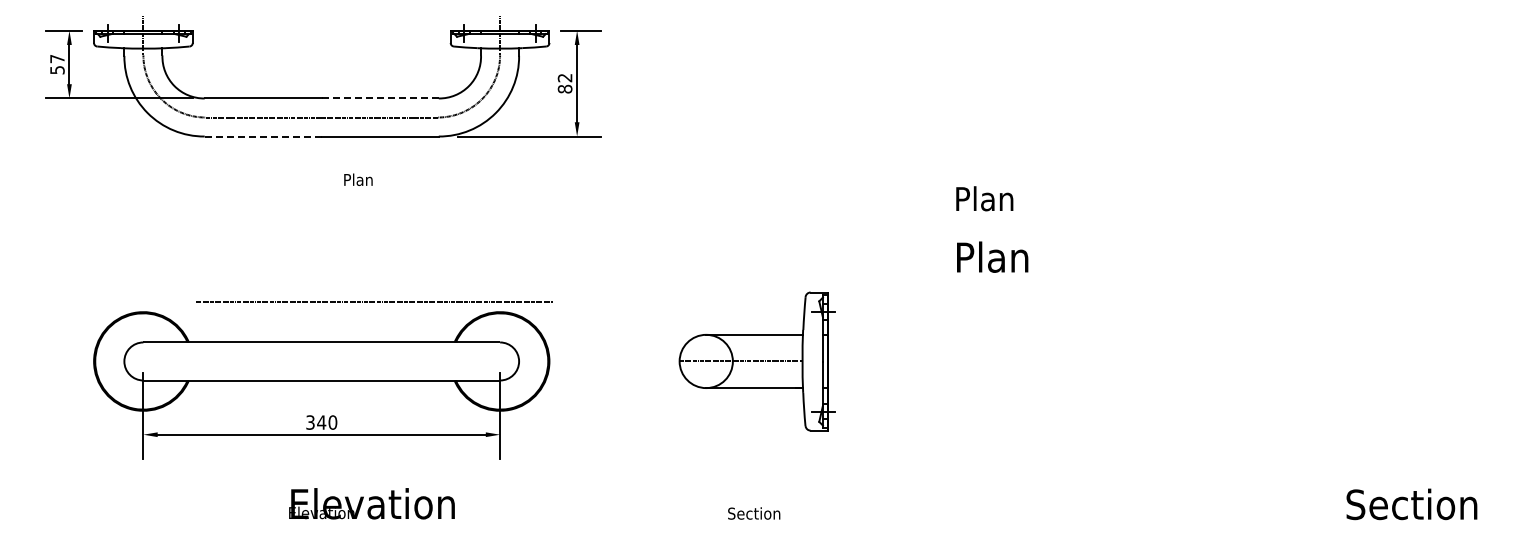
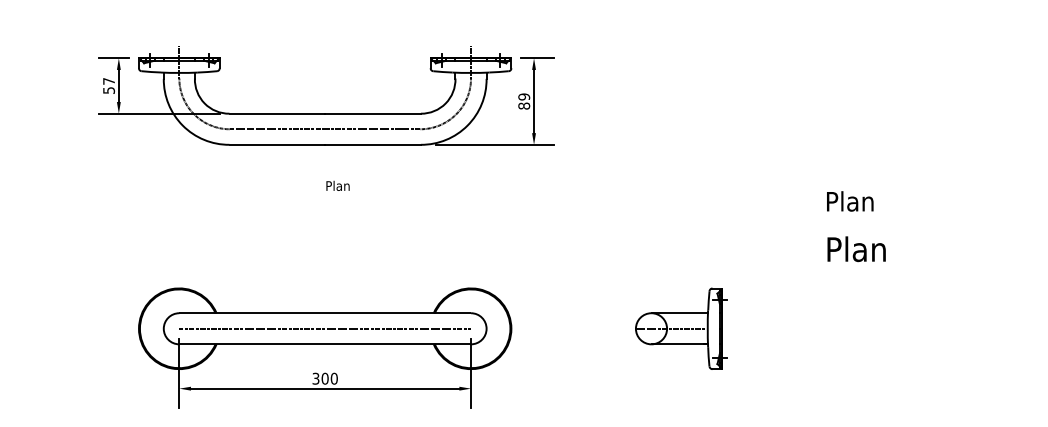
text: (564, 77) -> (523, 96), 82 -> 89
line: (380, 98) -> (373, 113), dashed -> solid
line: (263, 136) -> (277, 144), dashed -> solid
text: (686, 222) -> (606, 220), moved
line: (374, 301) -> (324, 327), moved
part: (756, 361) -> (680, 328), size x0.71
text: (321, 422) -> (324, 378), 340 -> 300

